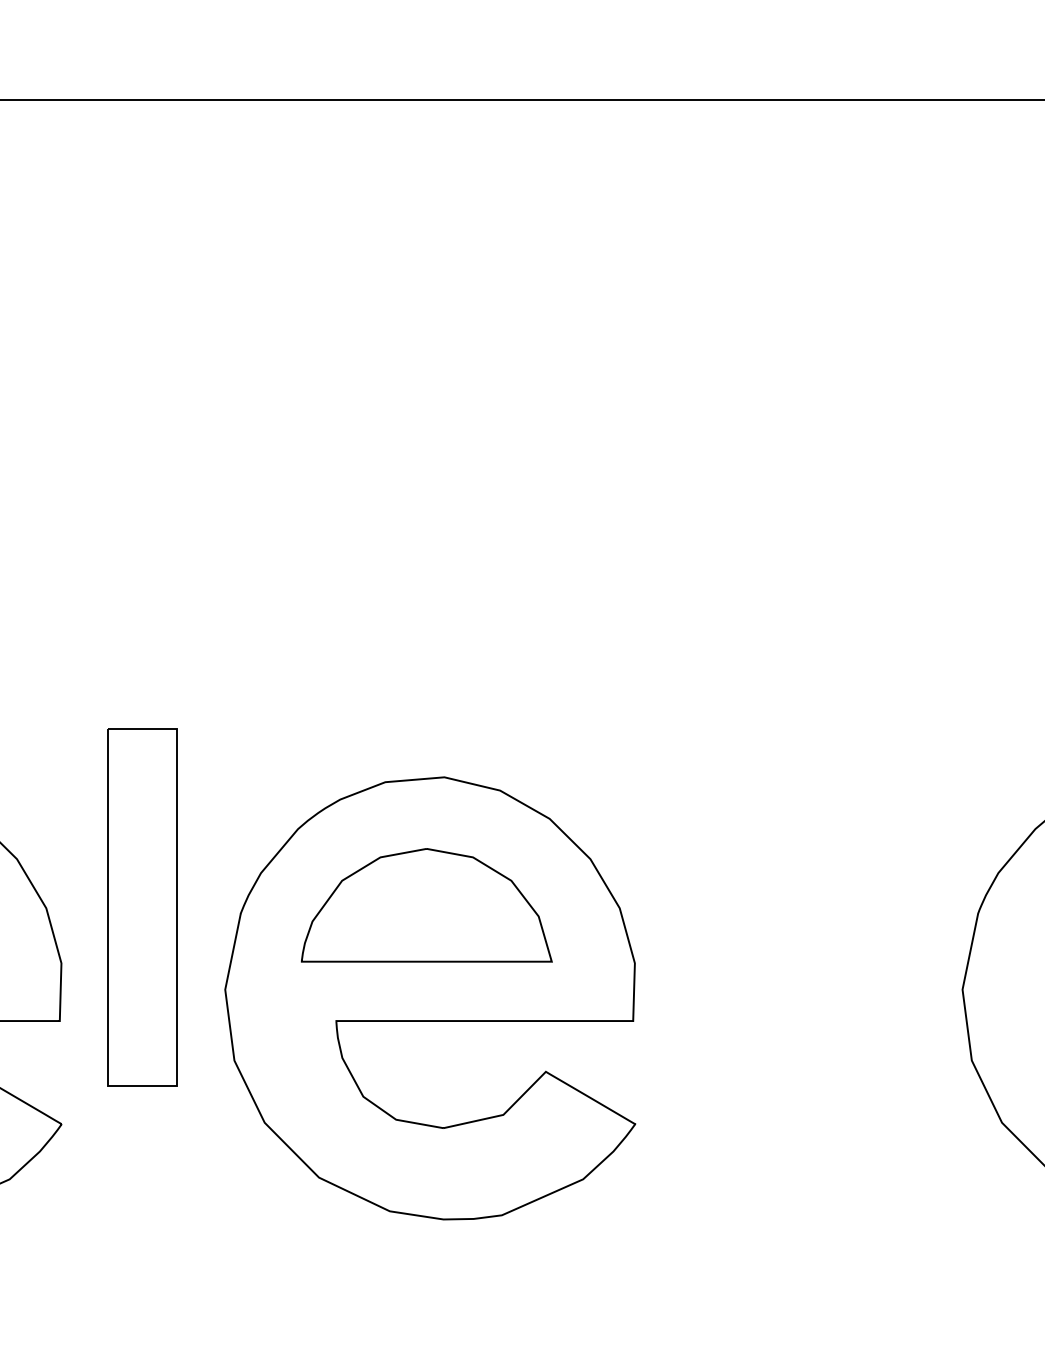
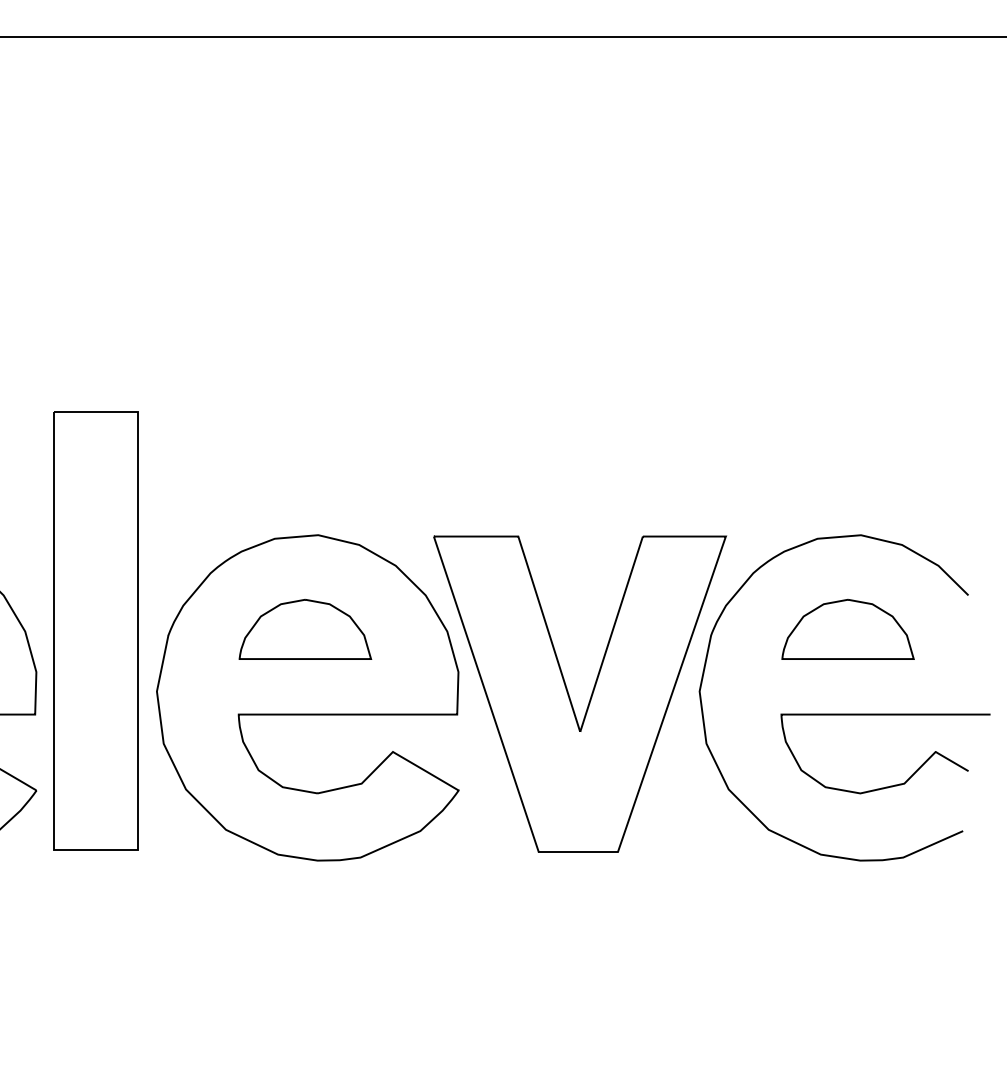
part: (427, 905) -> (305, 629), size x0.71
part: (141, 906) -> (95, 630), size x1.67
part: (814, 996) -> (590, 696), added

